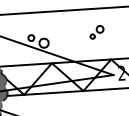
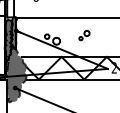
part: (97, 32) -> (84, 35), moved

